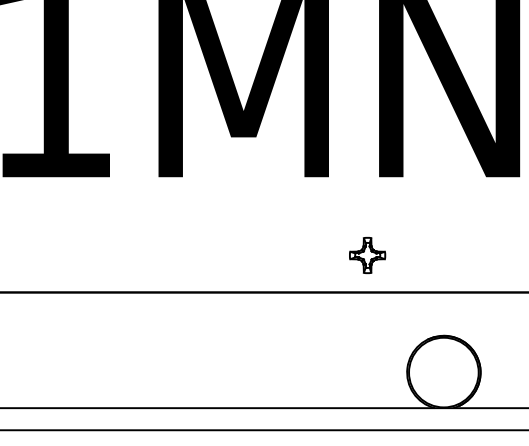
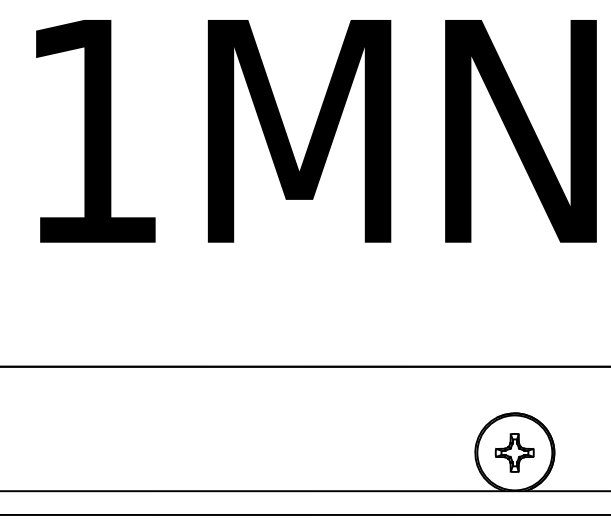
part: (367, 255) -> (514, 452), moved

